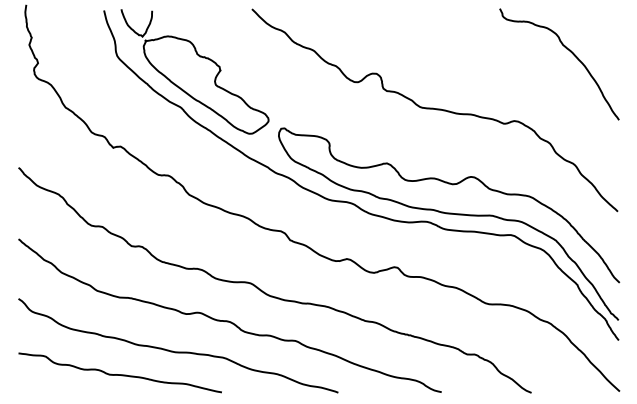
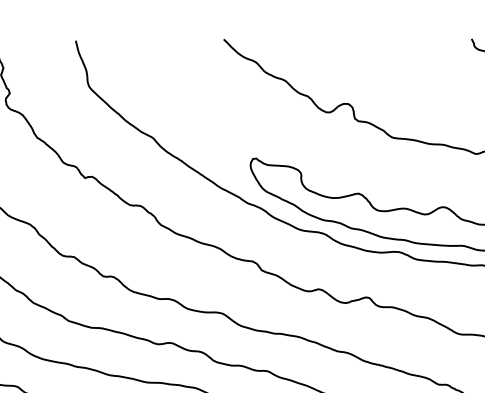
part: (194, 71) -> (166, 101), removed

